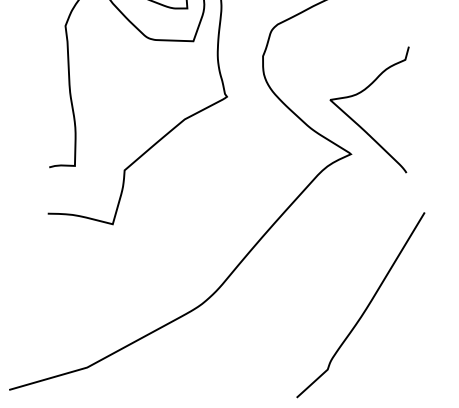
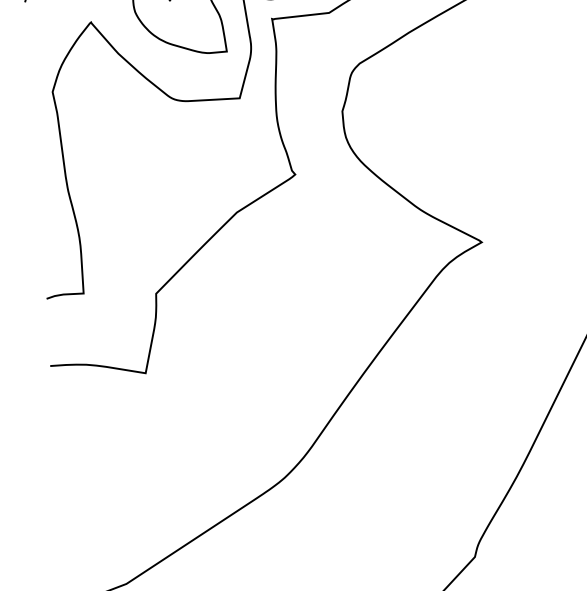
curve: (358, 123) -> (488, 196), removed

